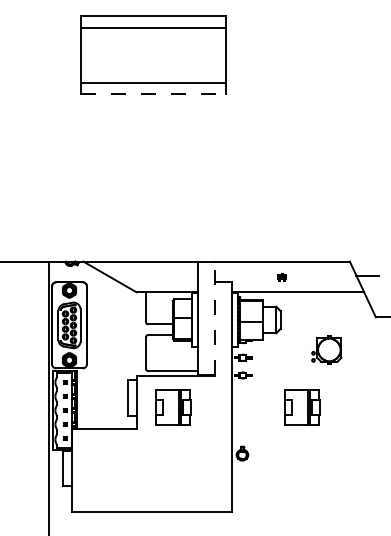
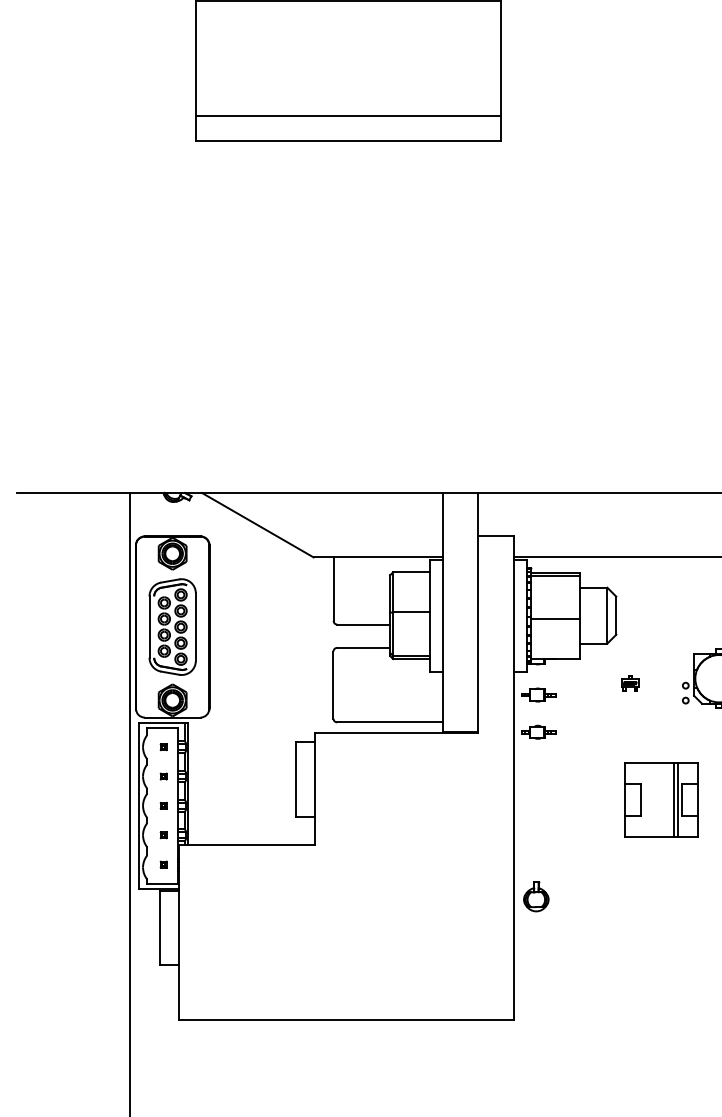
line: (153, 94) -> (349, 141), dashed -> solid
part: (281, 277) -> (628, 684), moved
line: (214, 318) -> (477, 612), dashed -> solid
part: (173, 407) -> (391, 799), removed

